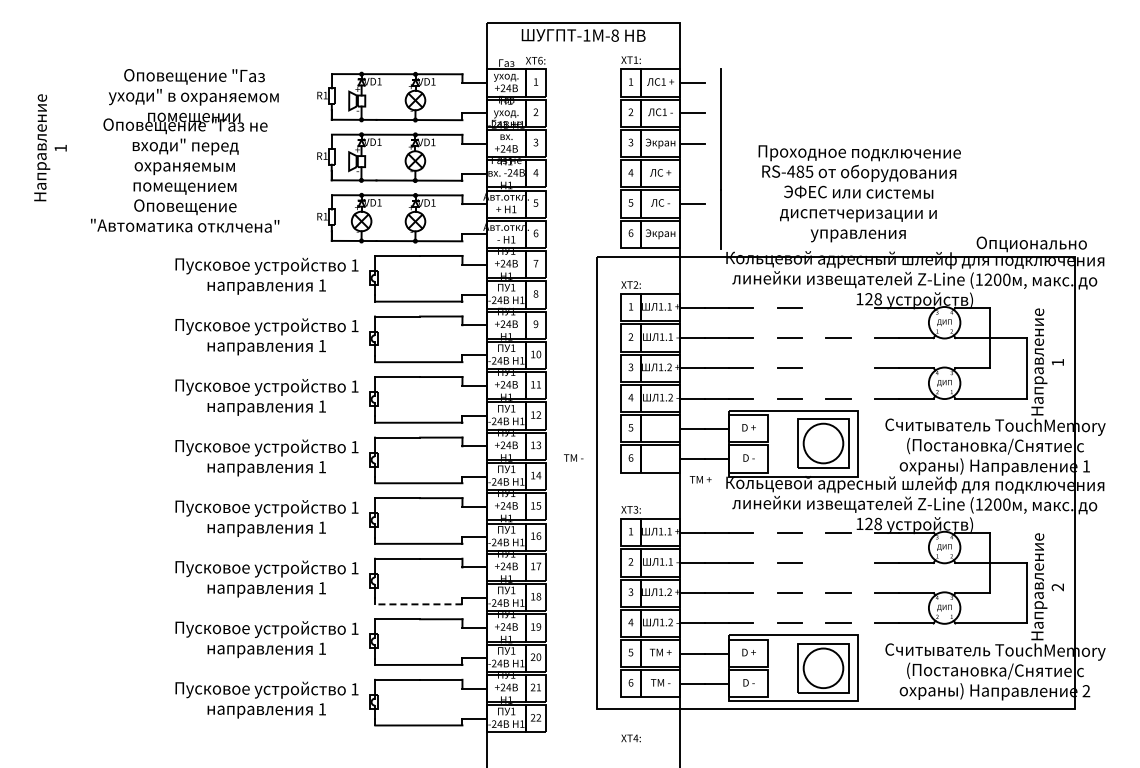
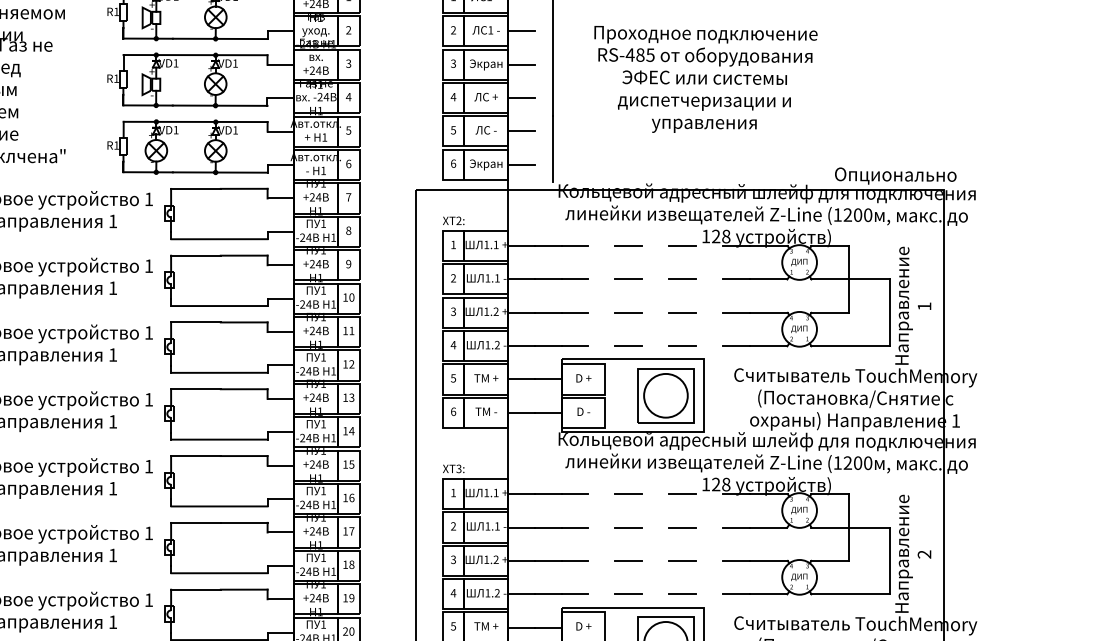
line: (692, 173) -> (521, 97), added
text: (859, 193) -> (705, 79), moved
line: (692, 234) -> (521, 165), added
line: (838, 307) -> (682, 245), added
line: (838, 368) -> (682, 313), added
text: (573, 457) -> (486, 411), moved
text: (700, 479) -> (486, 378), moved
line: (838, 562) -> (682, 527), added
line: (418, 604) -> (219, 573), dashed -> solid

